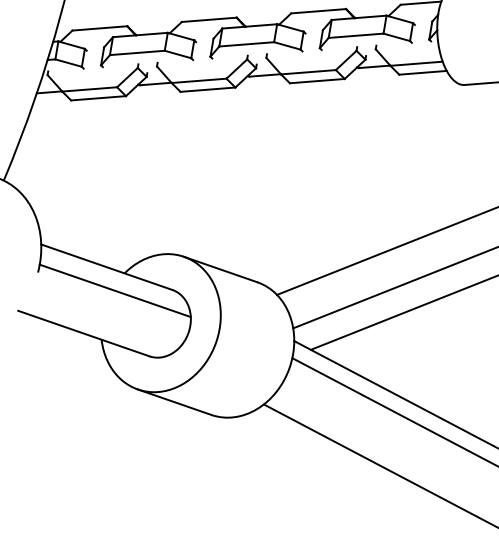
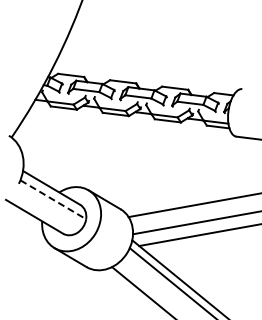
line: (115, 292) -> (53, 200), solid -> dashed

